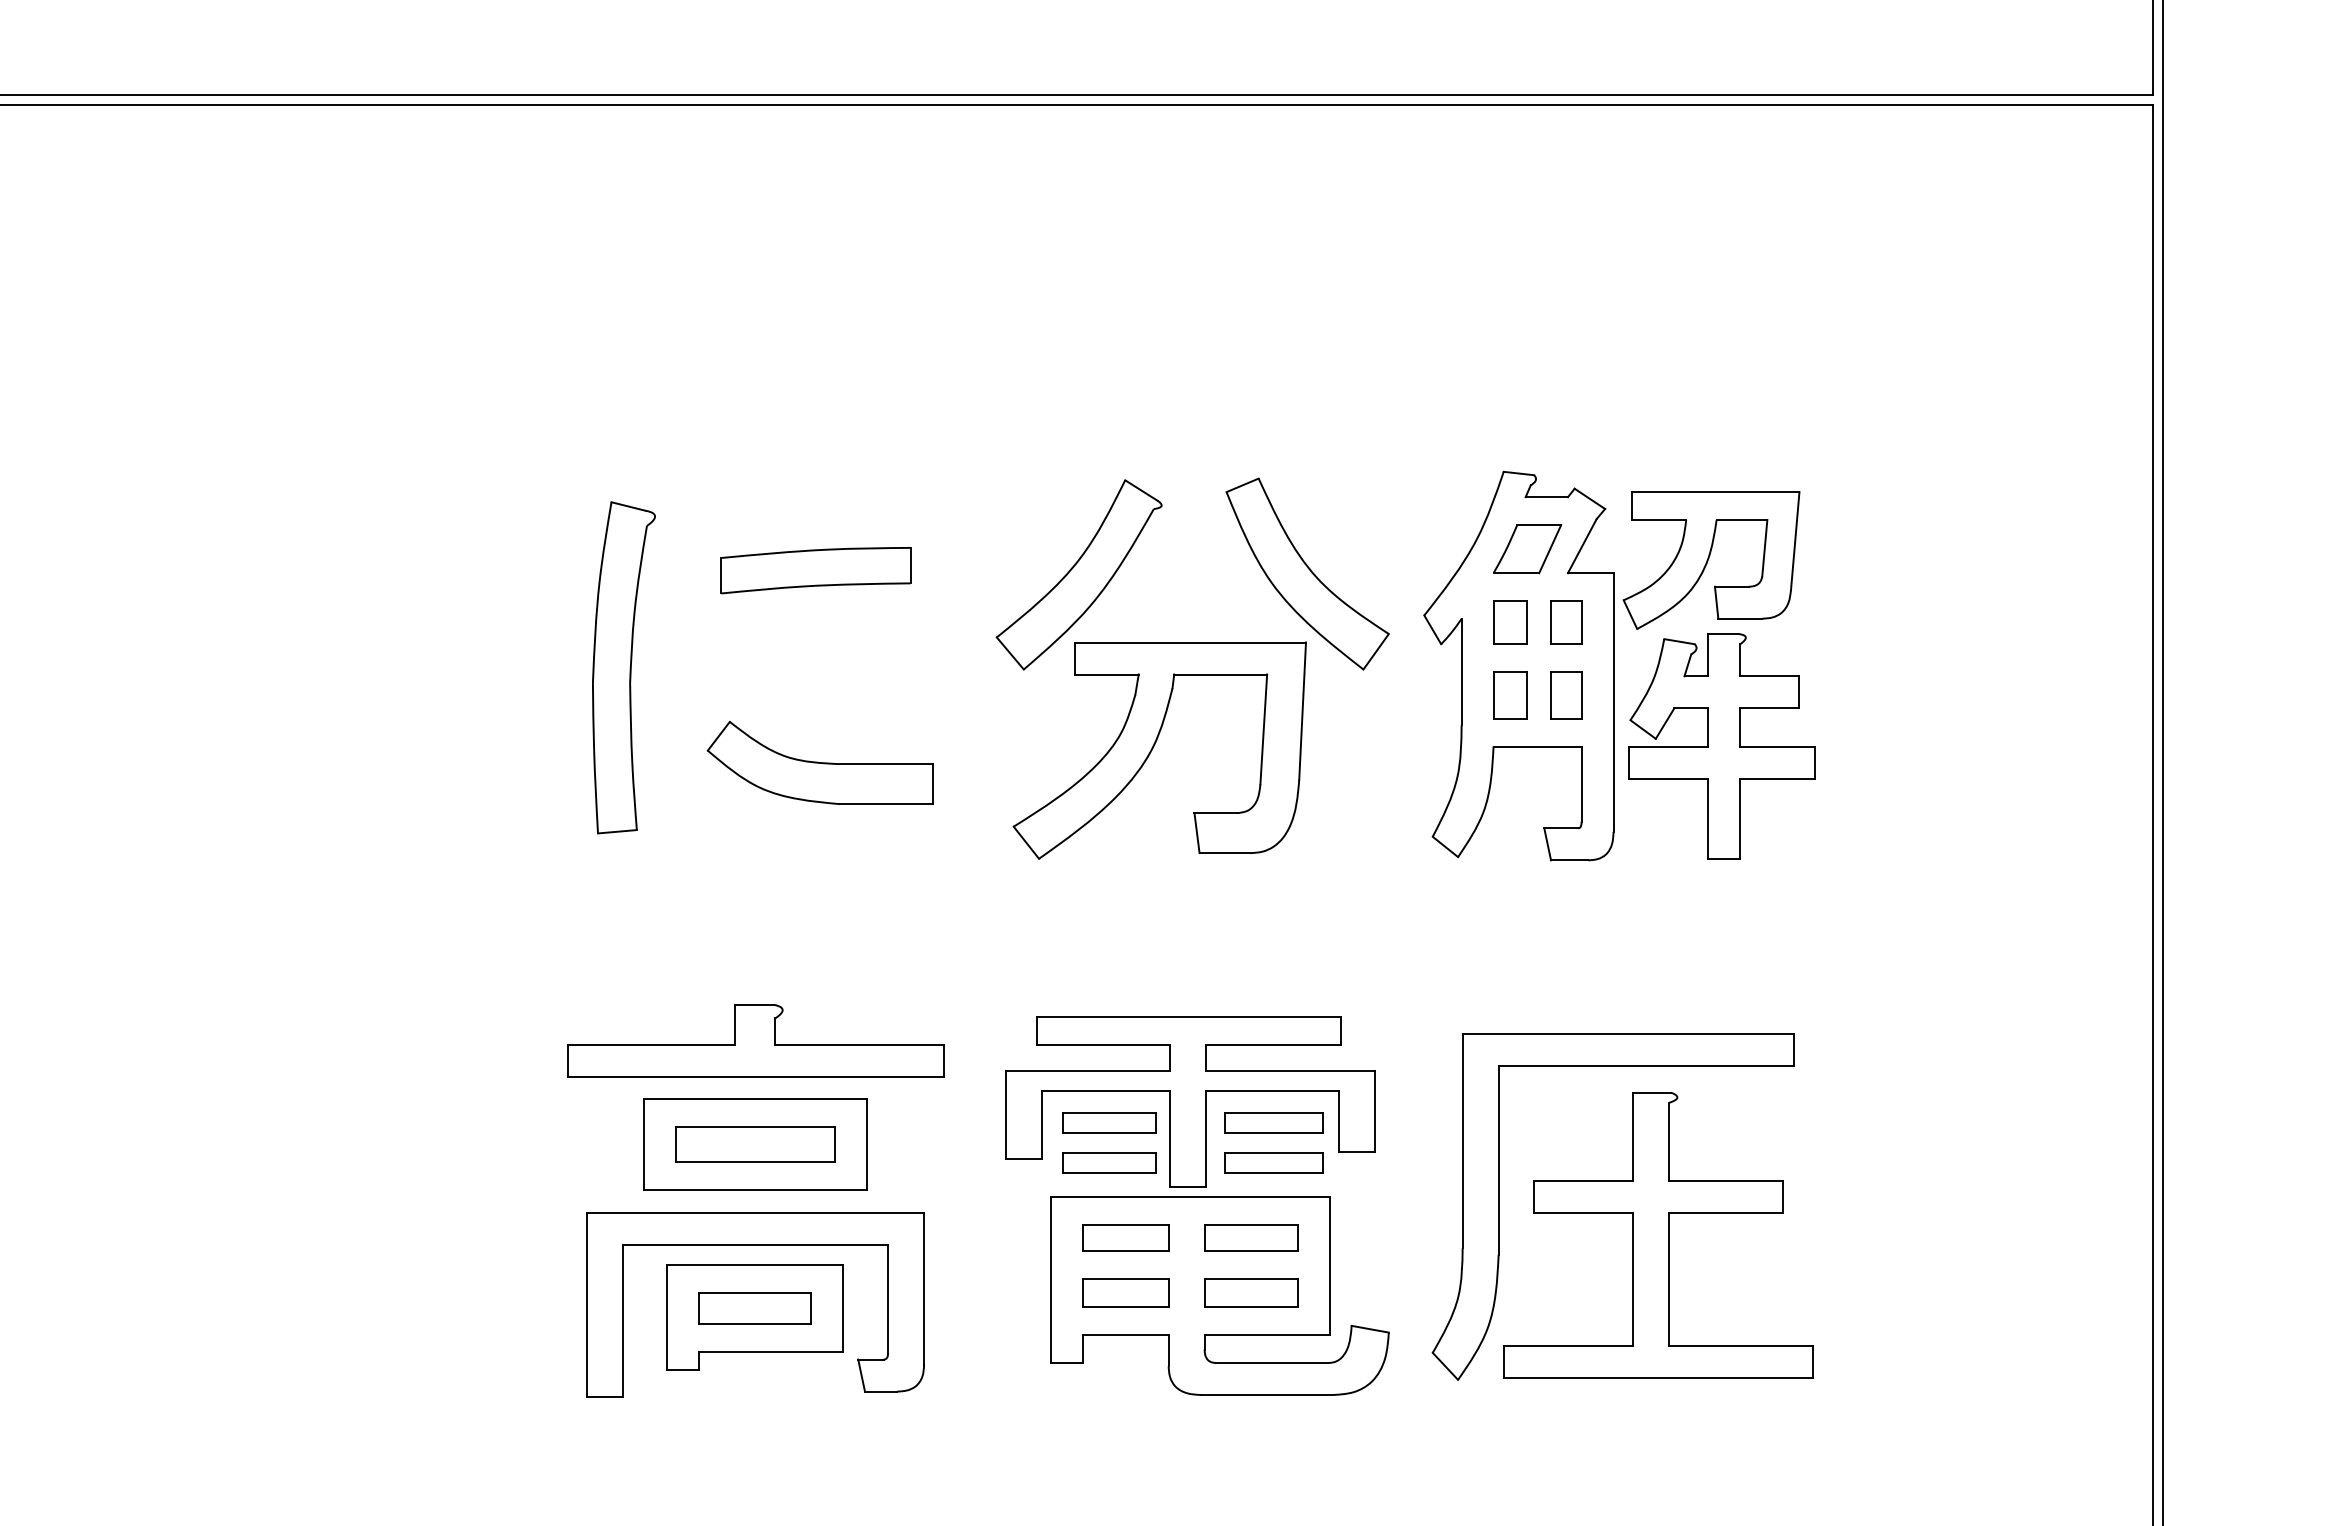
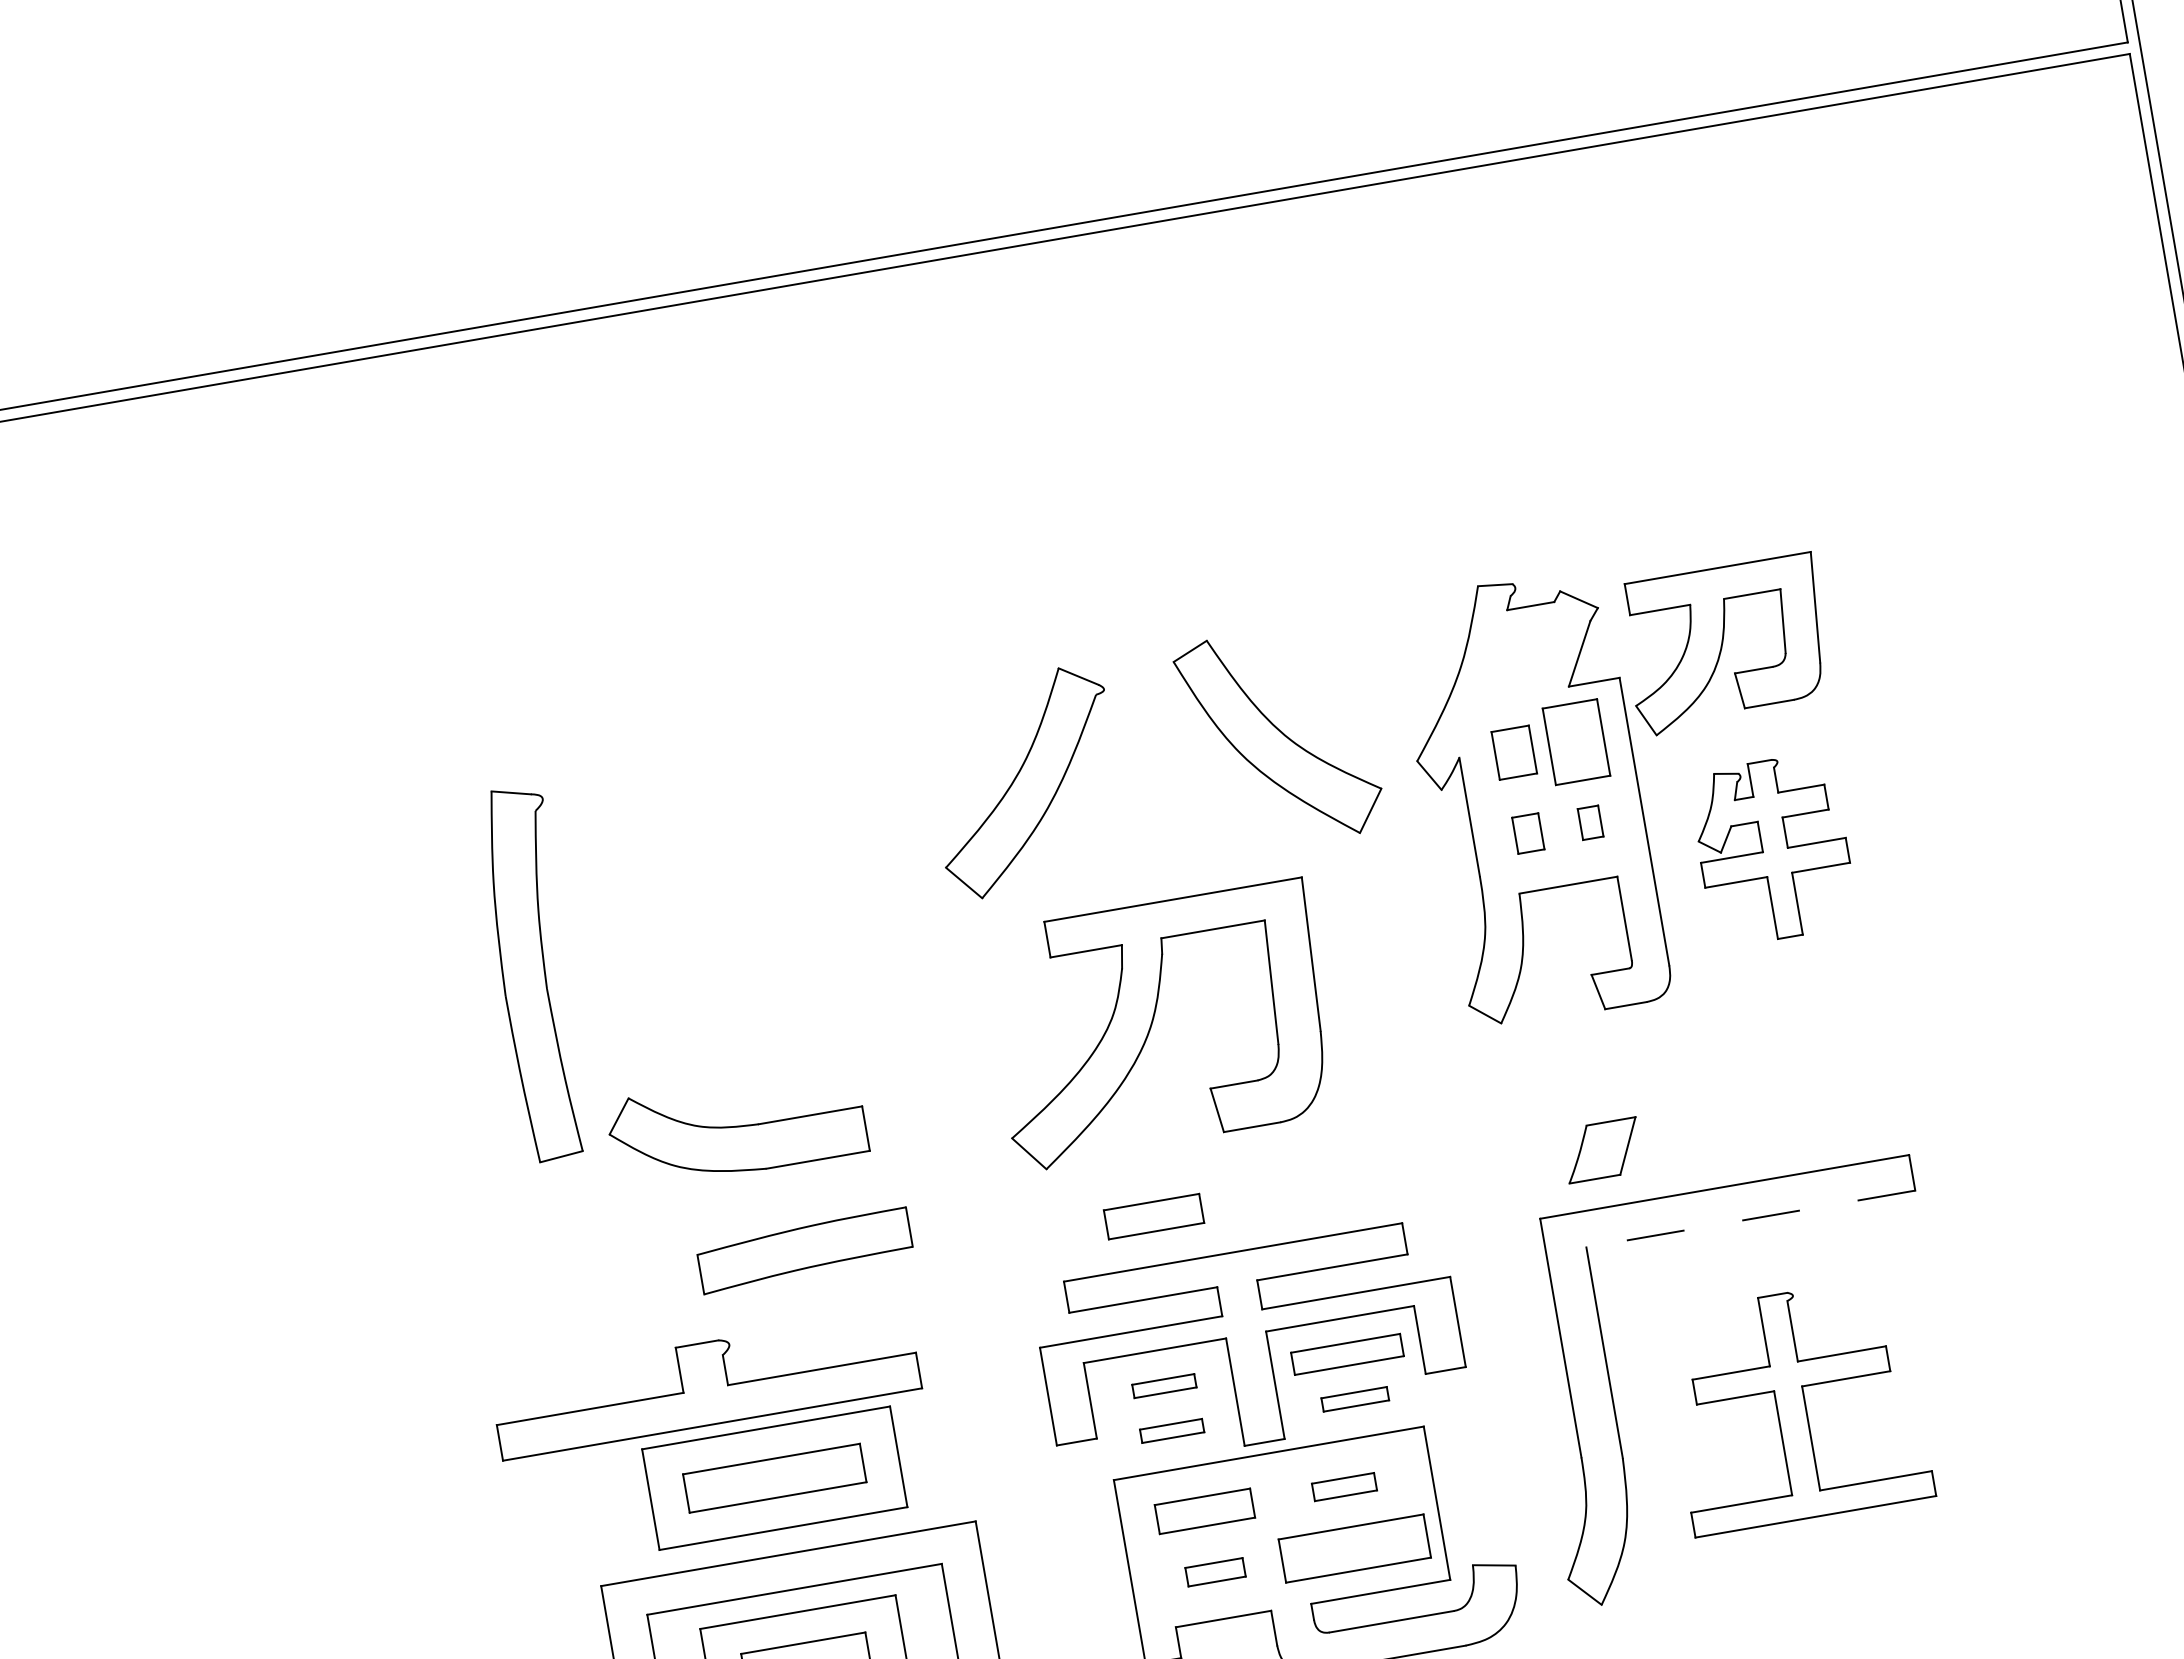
part: (1527, 549) -> (1602, 1150), moved
part: (815, 570) -> (804, 1250), moved
part: (1566, 622) -> (1576, 741), size x1.6
part: (1510, 695) -> (1528, 833), size x0.7
part: (1566, 695) -> (1590, 822), size x0.6
part: (1721, 746) -> (1772, 849), size x0.7
part: (1153, 748) -> (1152, 1024), moved
part: (819, 762) -> (736, 1126), moved
part: (1125, 972) -> (1153, 1215), added
part: (755, 1040) -> (704, 1383), moved
line: (1646, 1065) -> (1750, 1219), solid -> dashed
part: (1109, 1122) -> (1164, 1385), size x0.6
part: (1109, 1162) -> (1172, 1430), size x0.6
part: (1273, 1162) -> (1354, 1398), size x0.6
part: (1658, 1235) -> (1796, 1405), size x0.7
part: (1251, 1237) -> (1344, 1486), size x0.6
part: (1125, 1292) -> (1215, 1571), size x0.6
part: (1251, 1292) -> (1355, 1547), size x1.4

